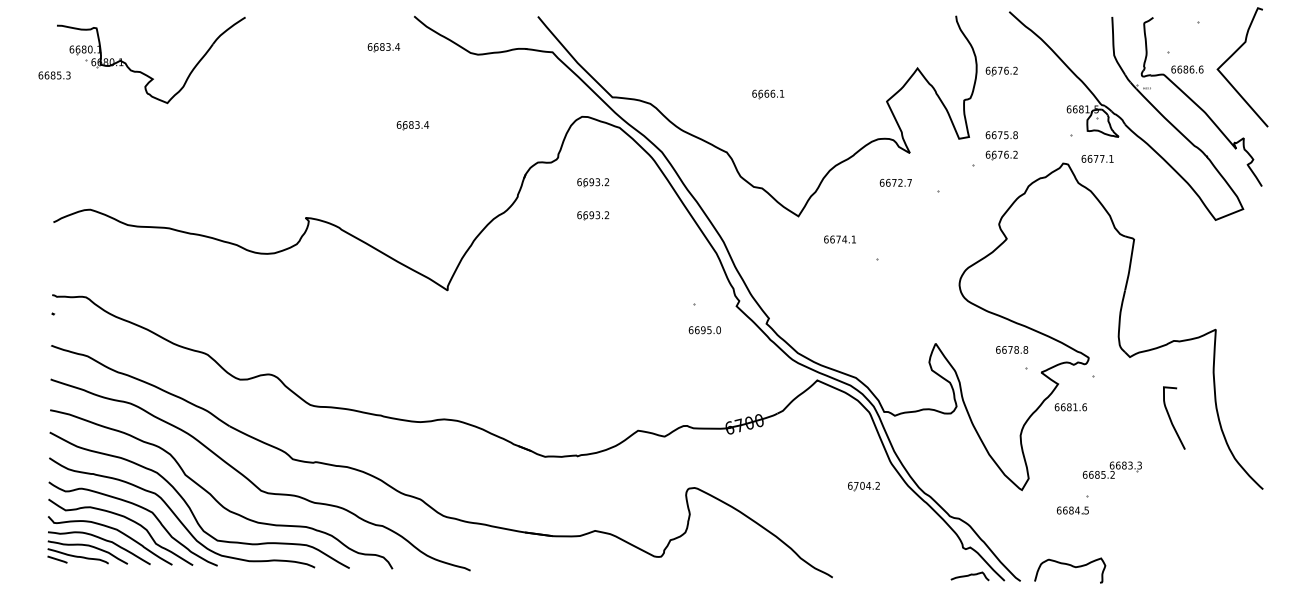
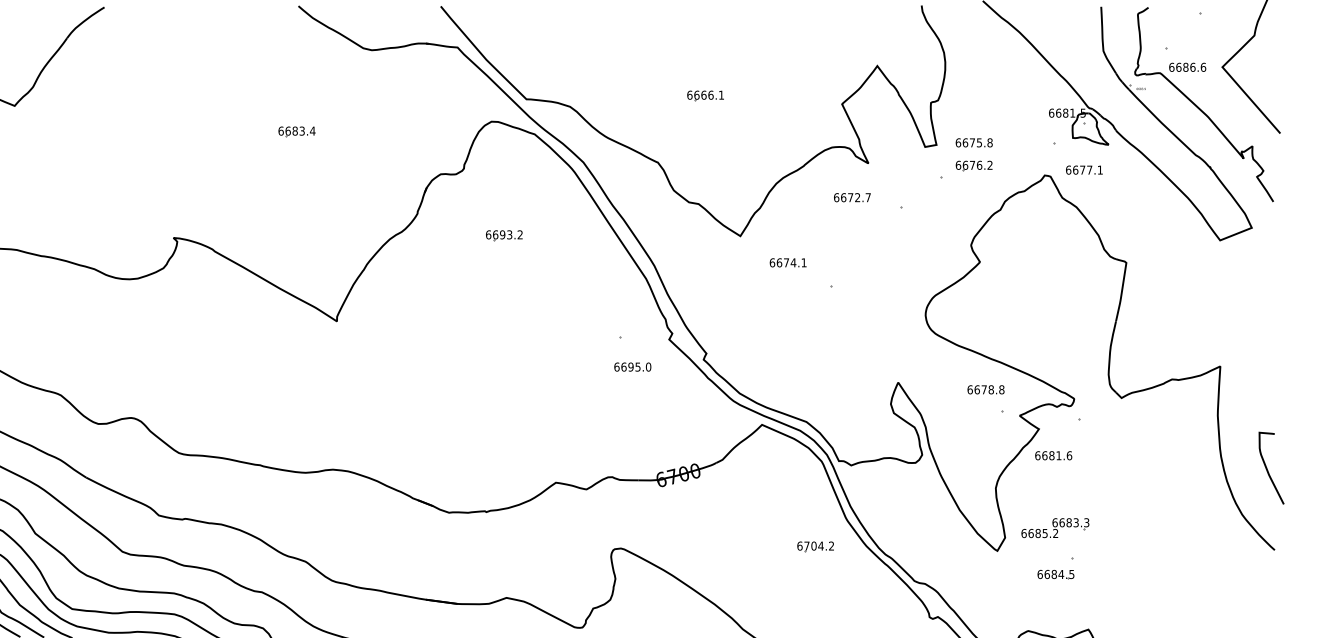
part: (383, 47) -> (263, 41), removed
part: (1001, 71) -> (973, 69), removed
part: (593, 182) -> (504, 197), removed
curve: (1171, 419) -> (1268, 469), moved
part: (1111, 469) -> (1054, 527), moved

